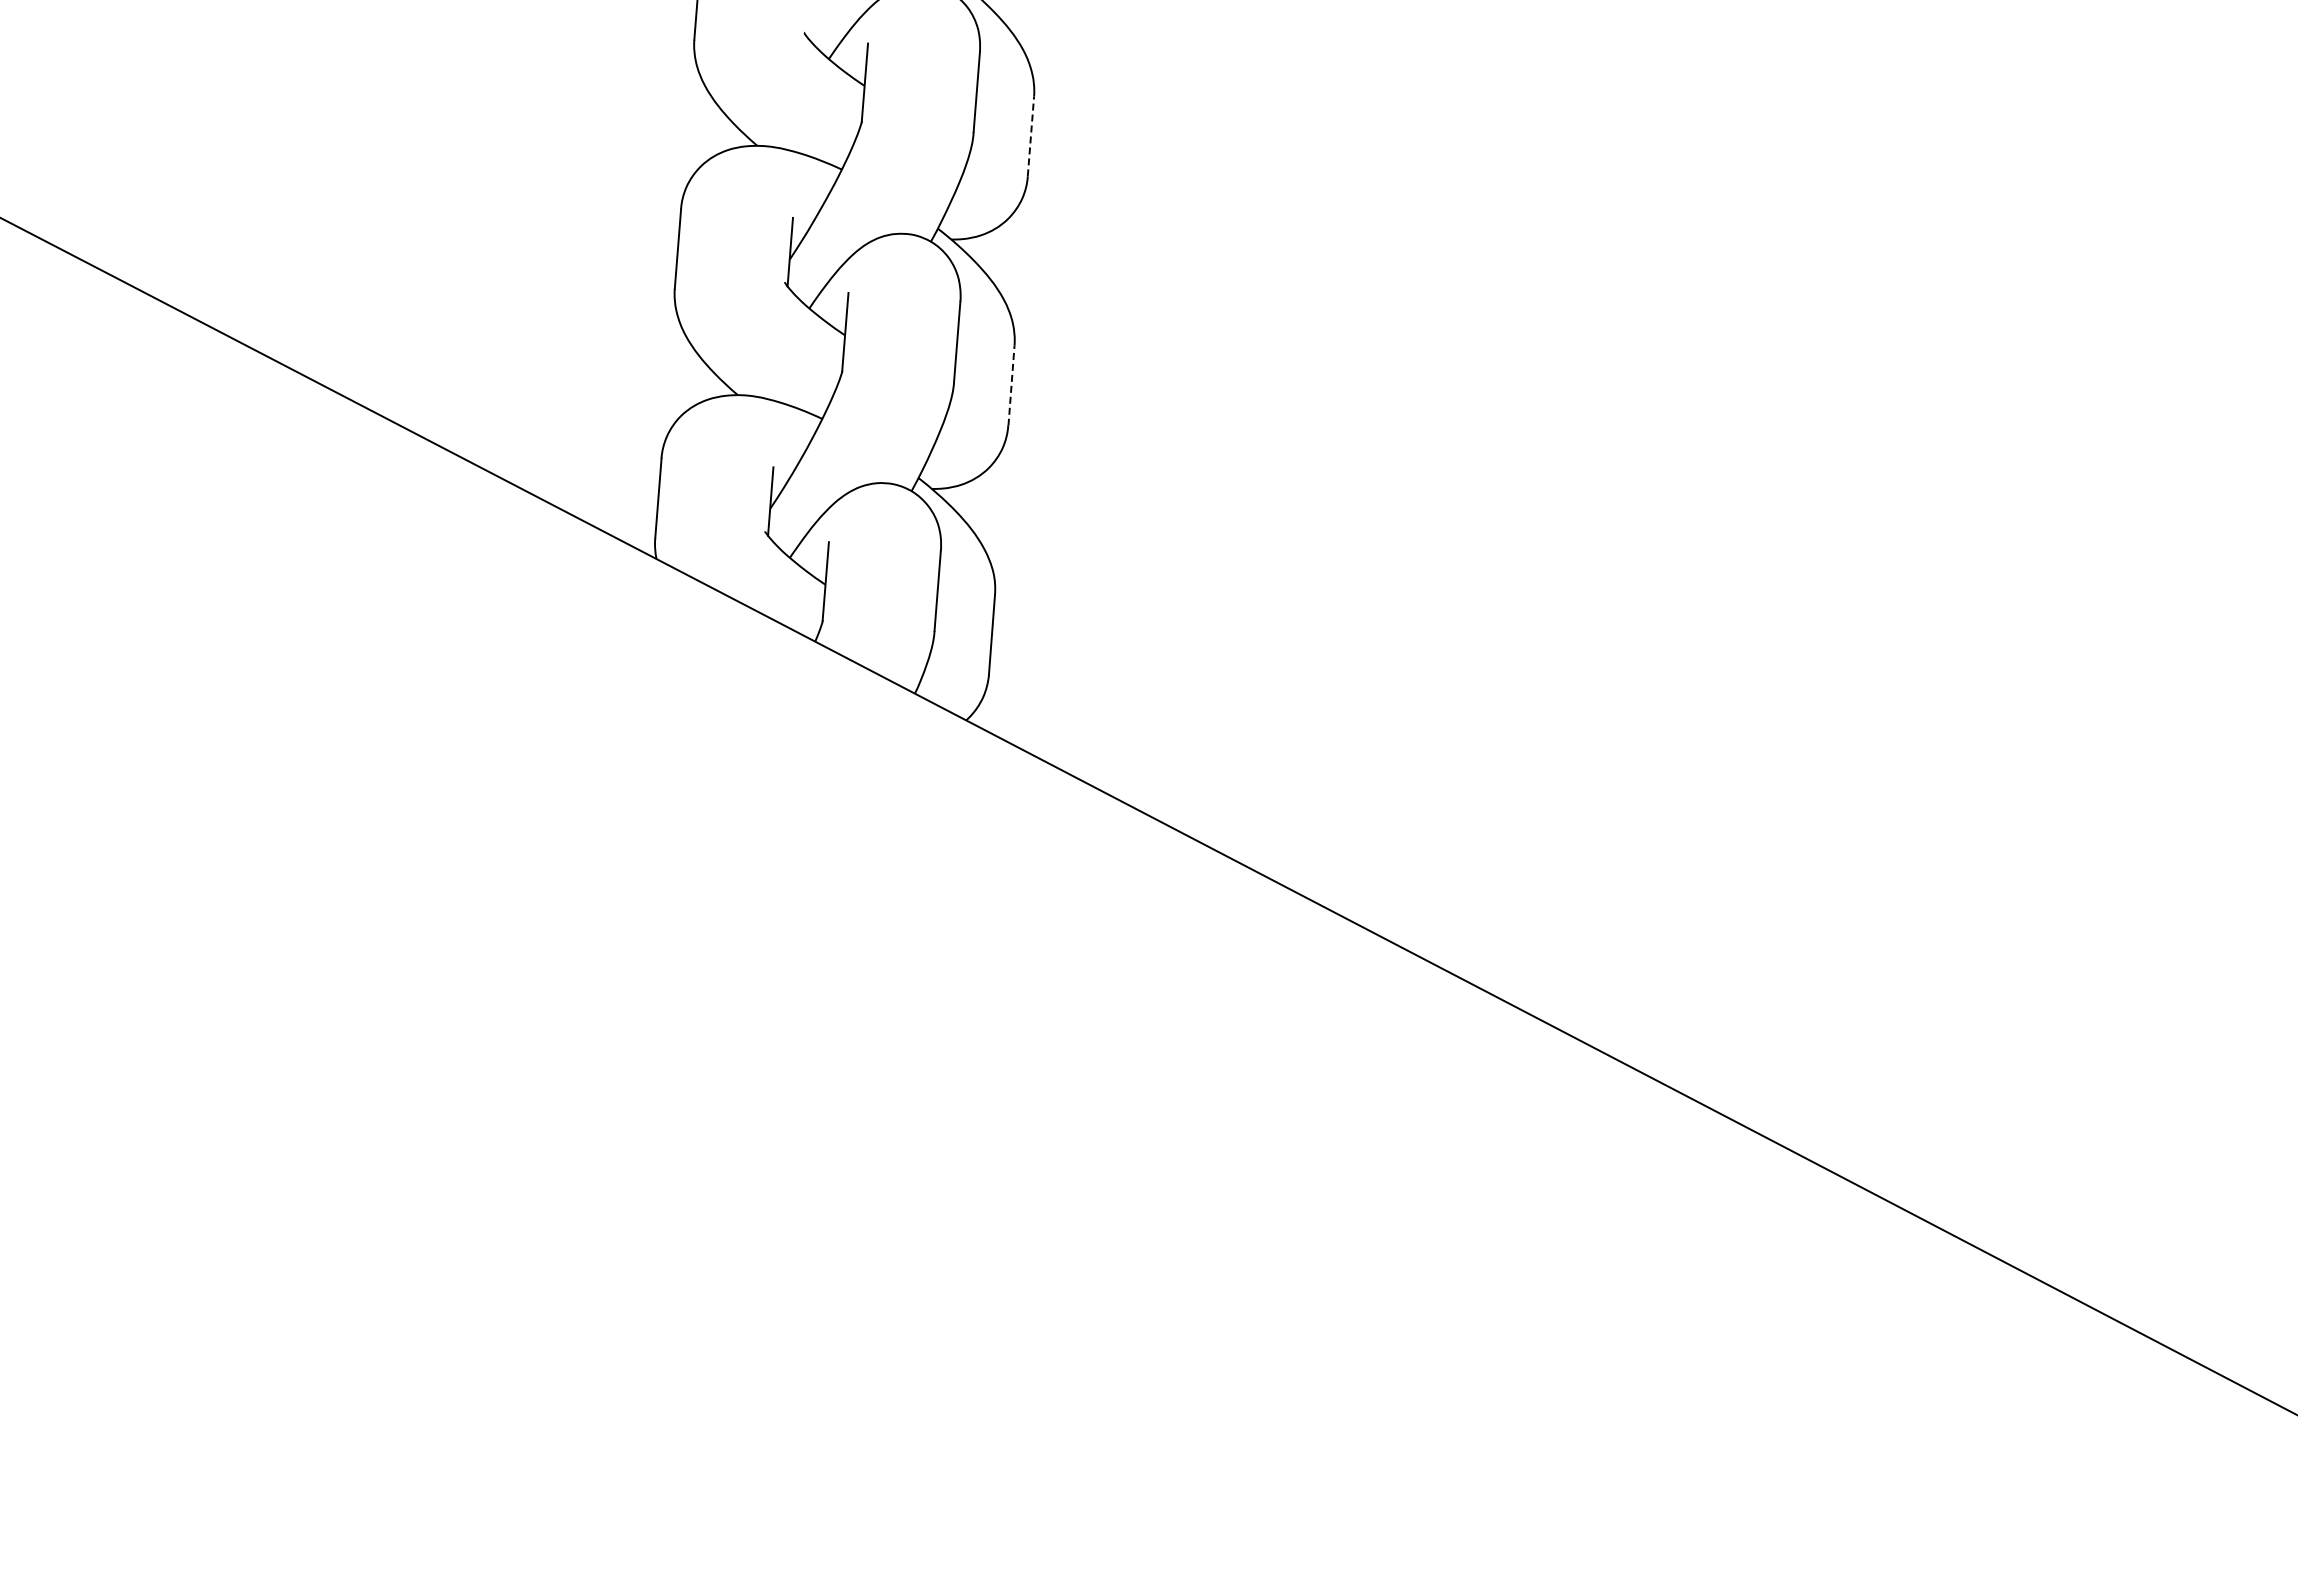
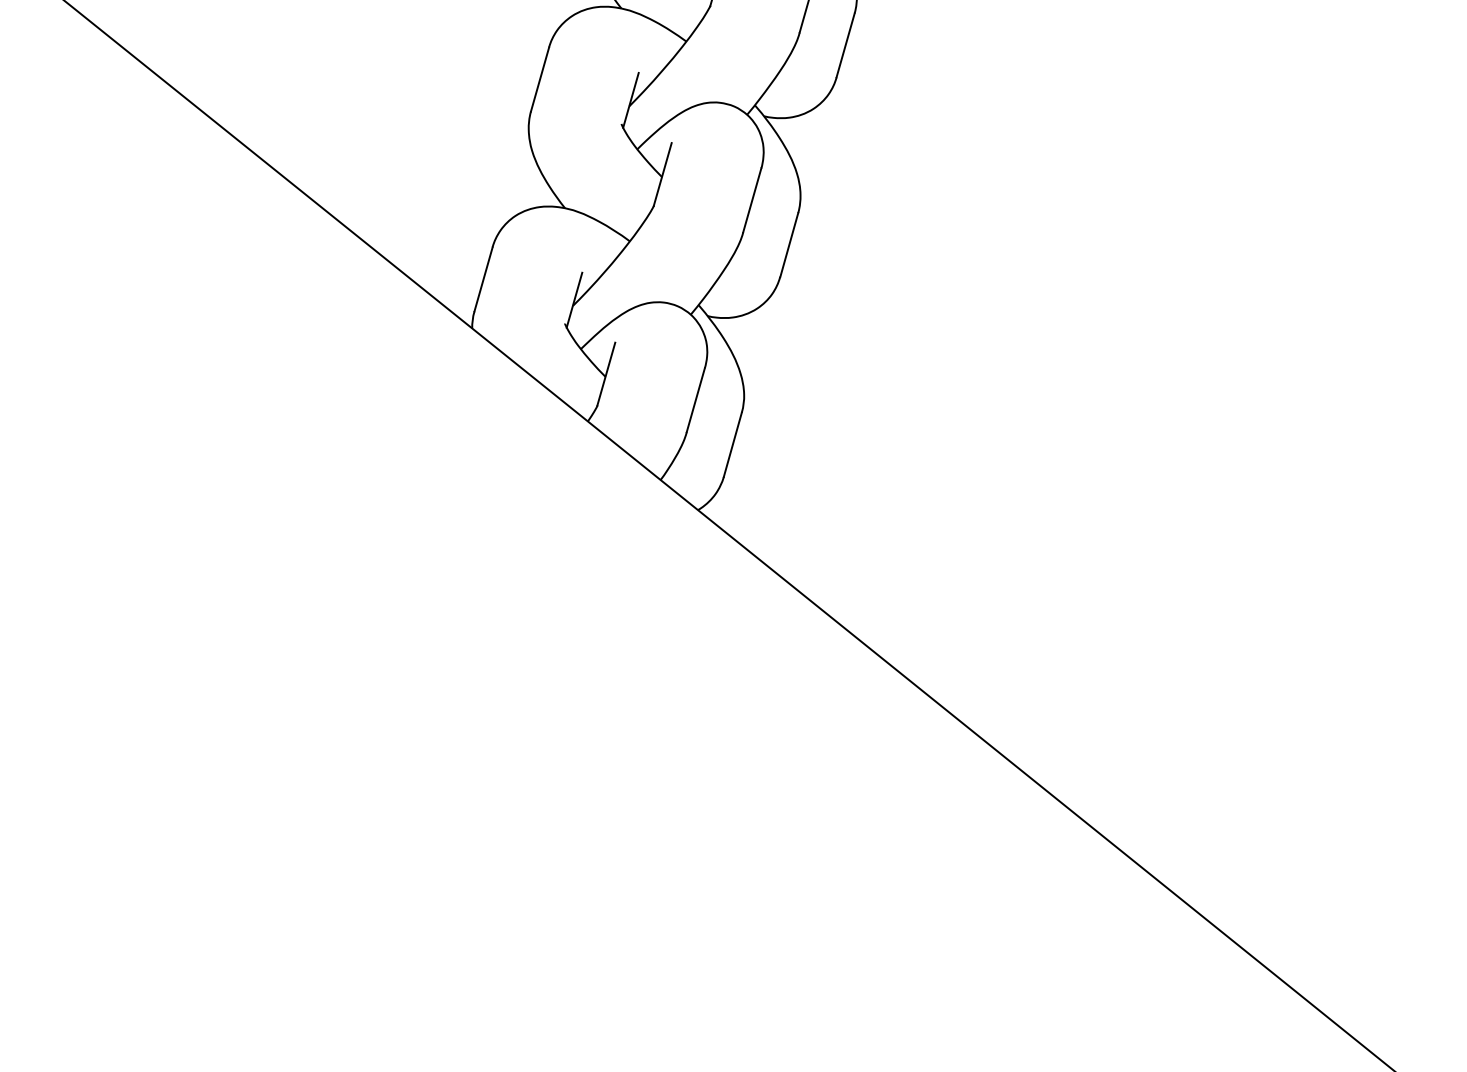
line: (1030, 135) -> (845, 44), dashed -> solid
line: (1011, 385) -> (789, 244), dashed -> solid

